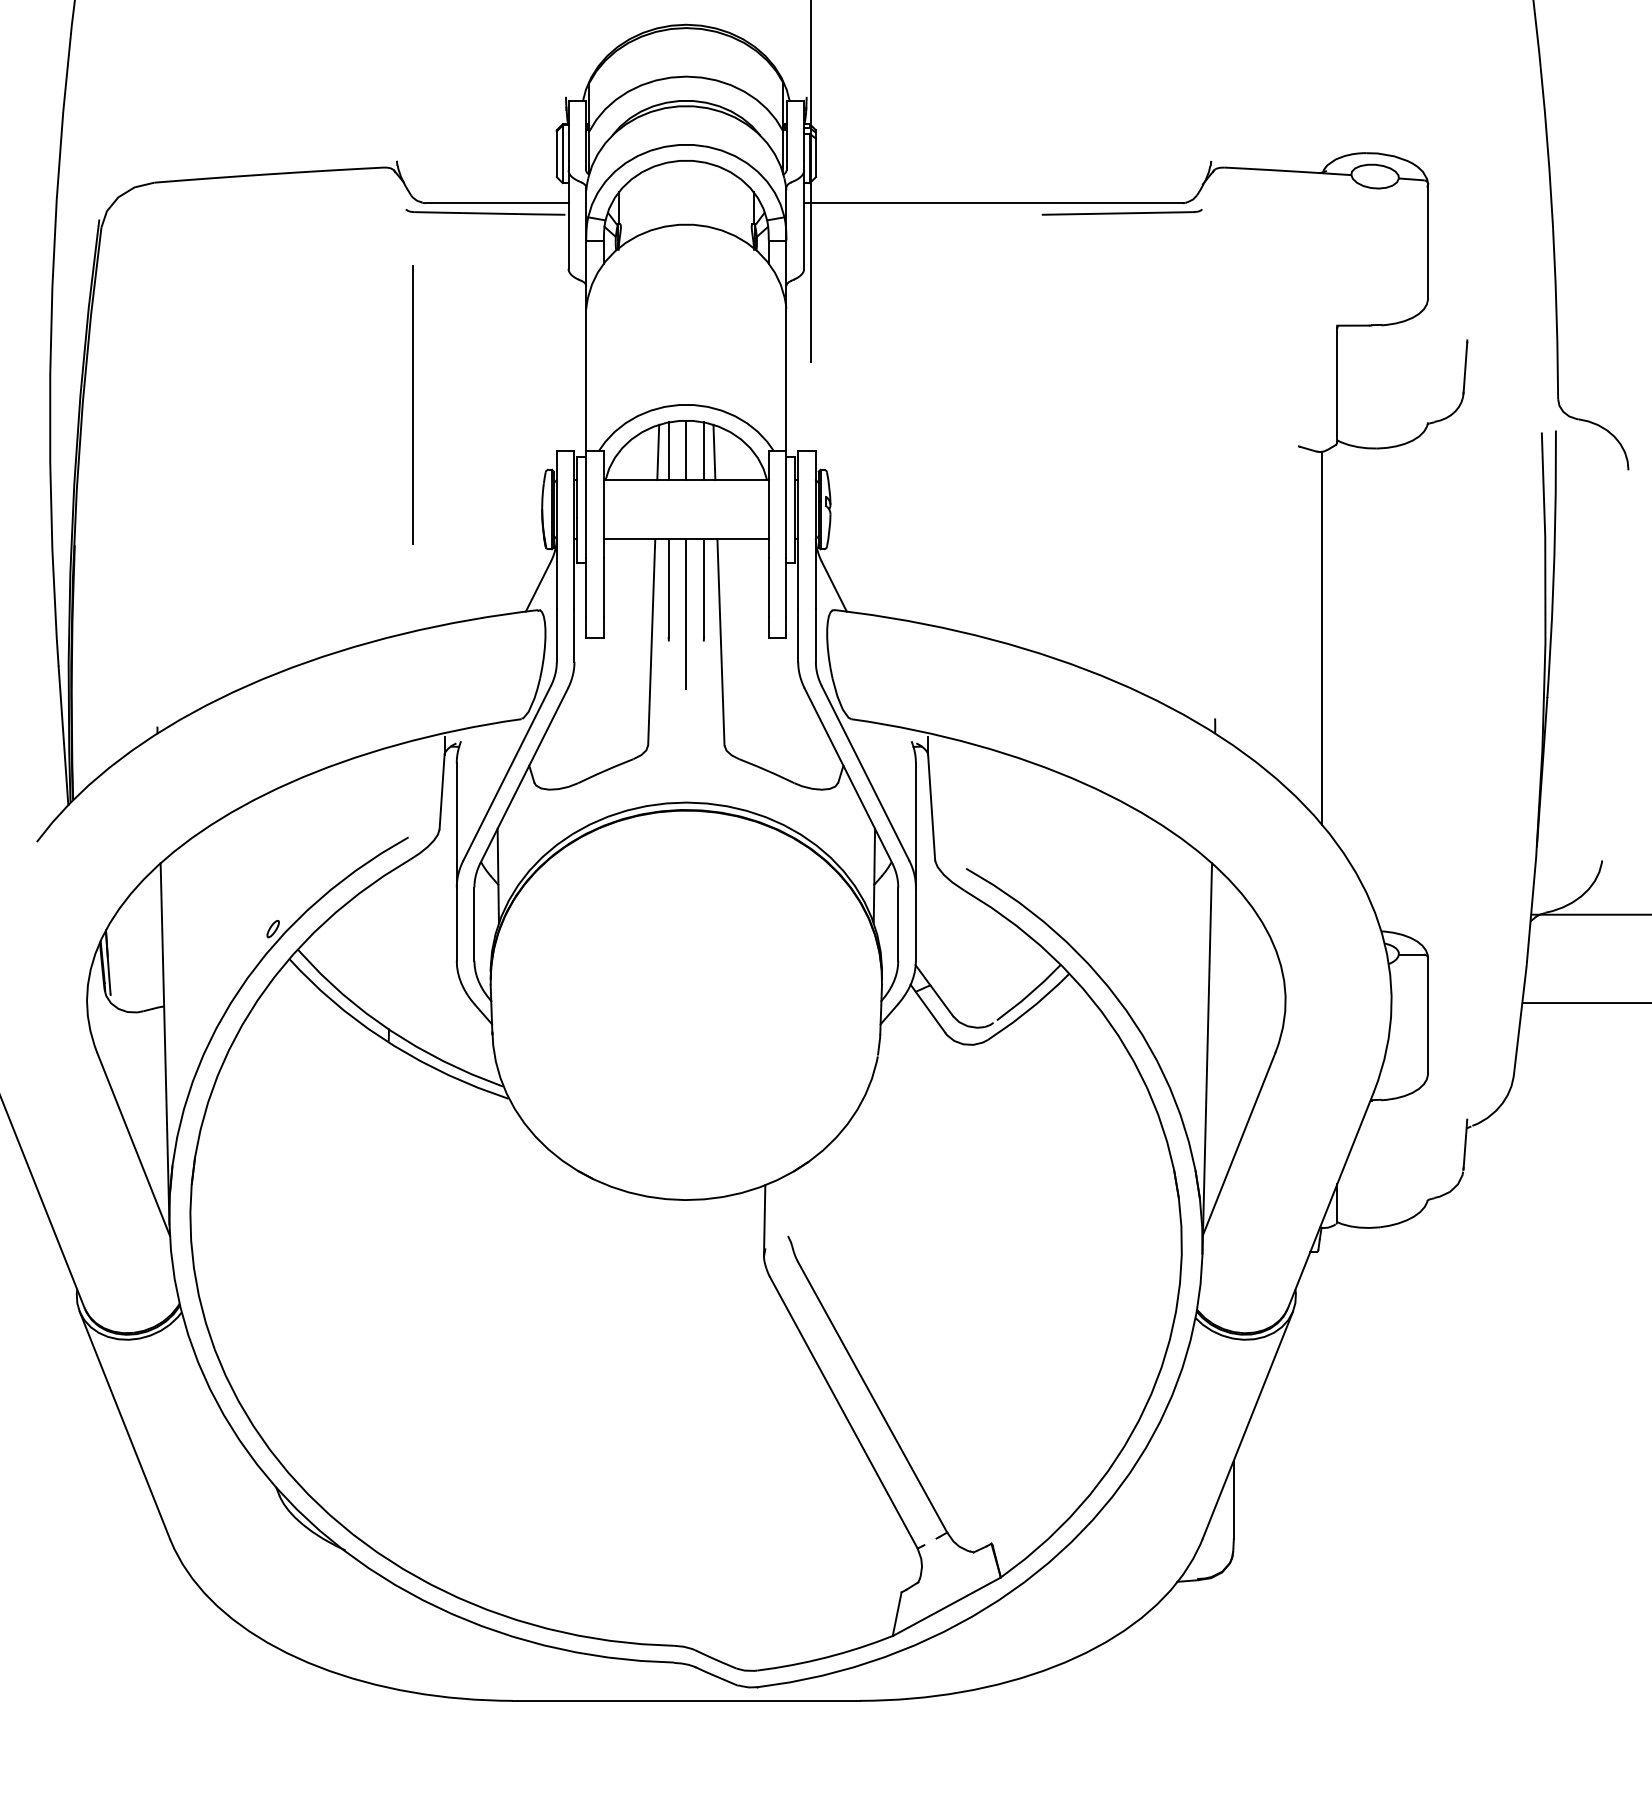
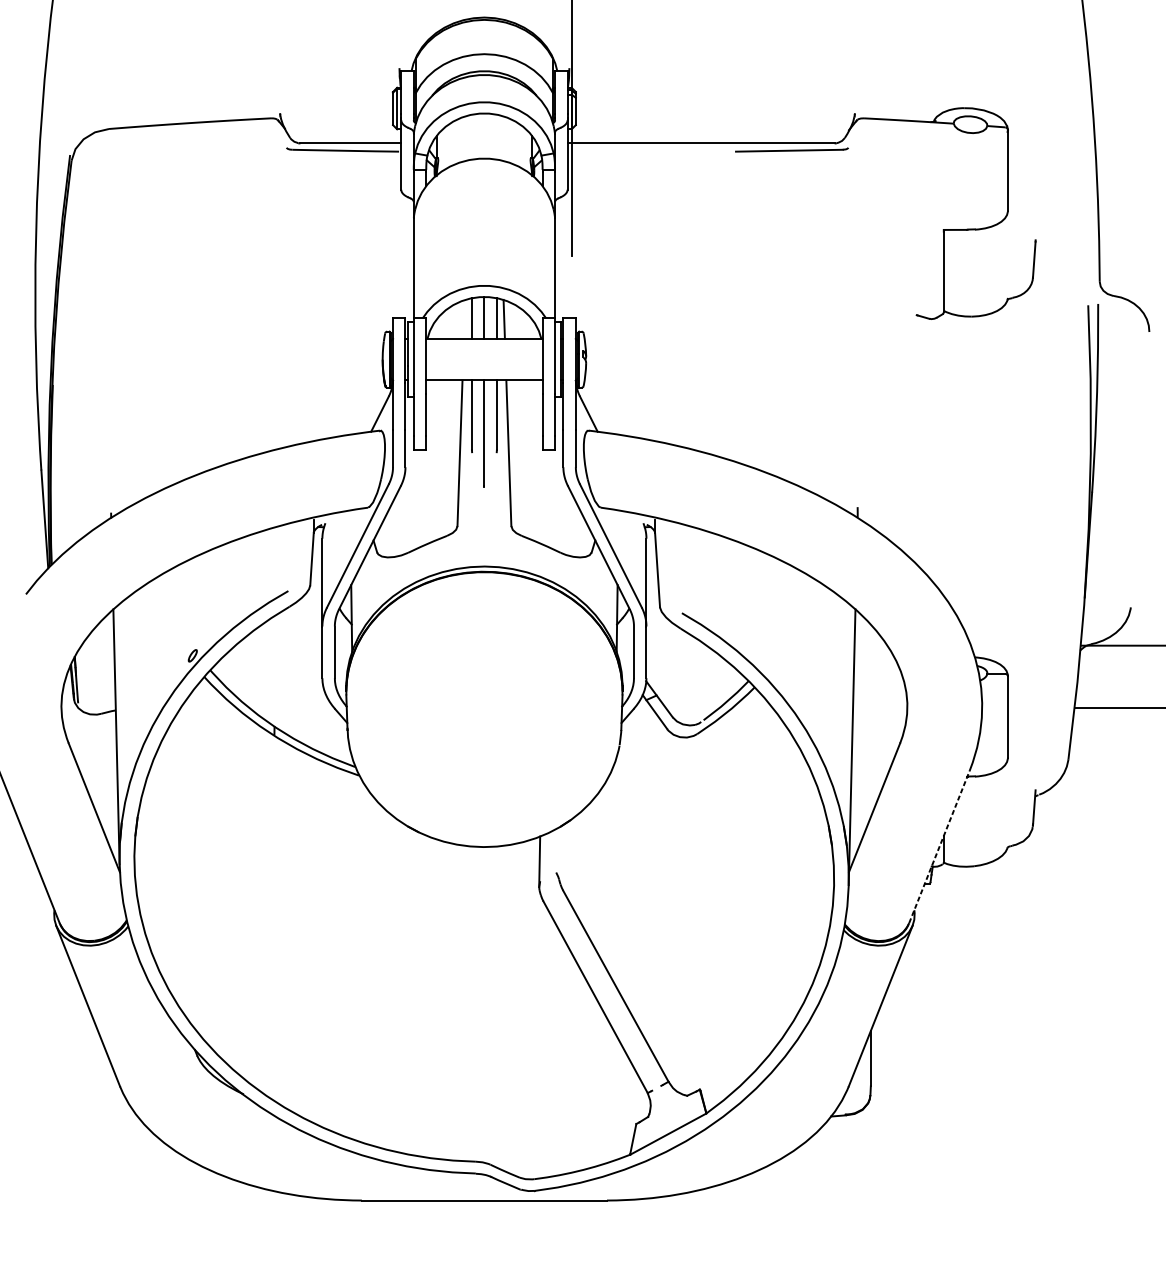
line: (412, 404) -> (291, 285), removed
line: (658, 452) -> (464, 319), removed
line: (1322, 638) -> (933, 450), removed
line: (1331, 1199) -> (939, 846), solid -> dashed

